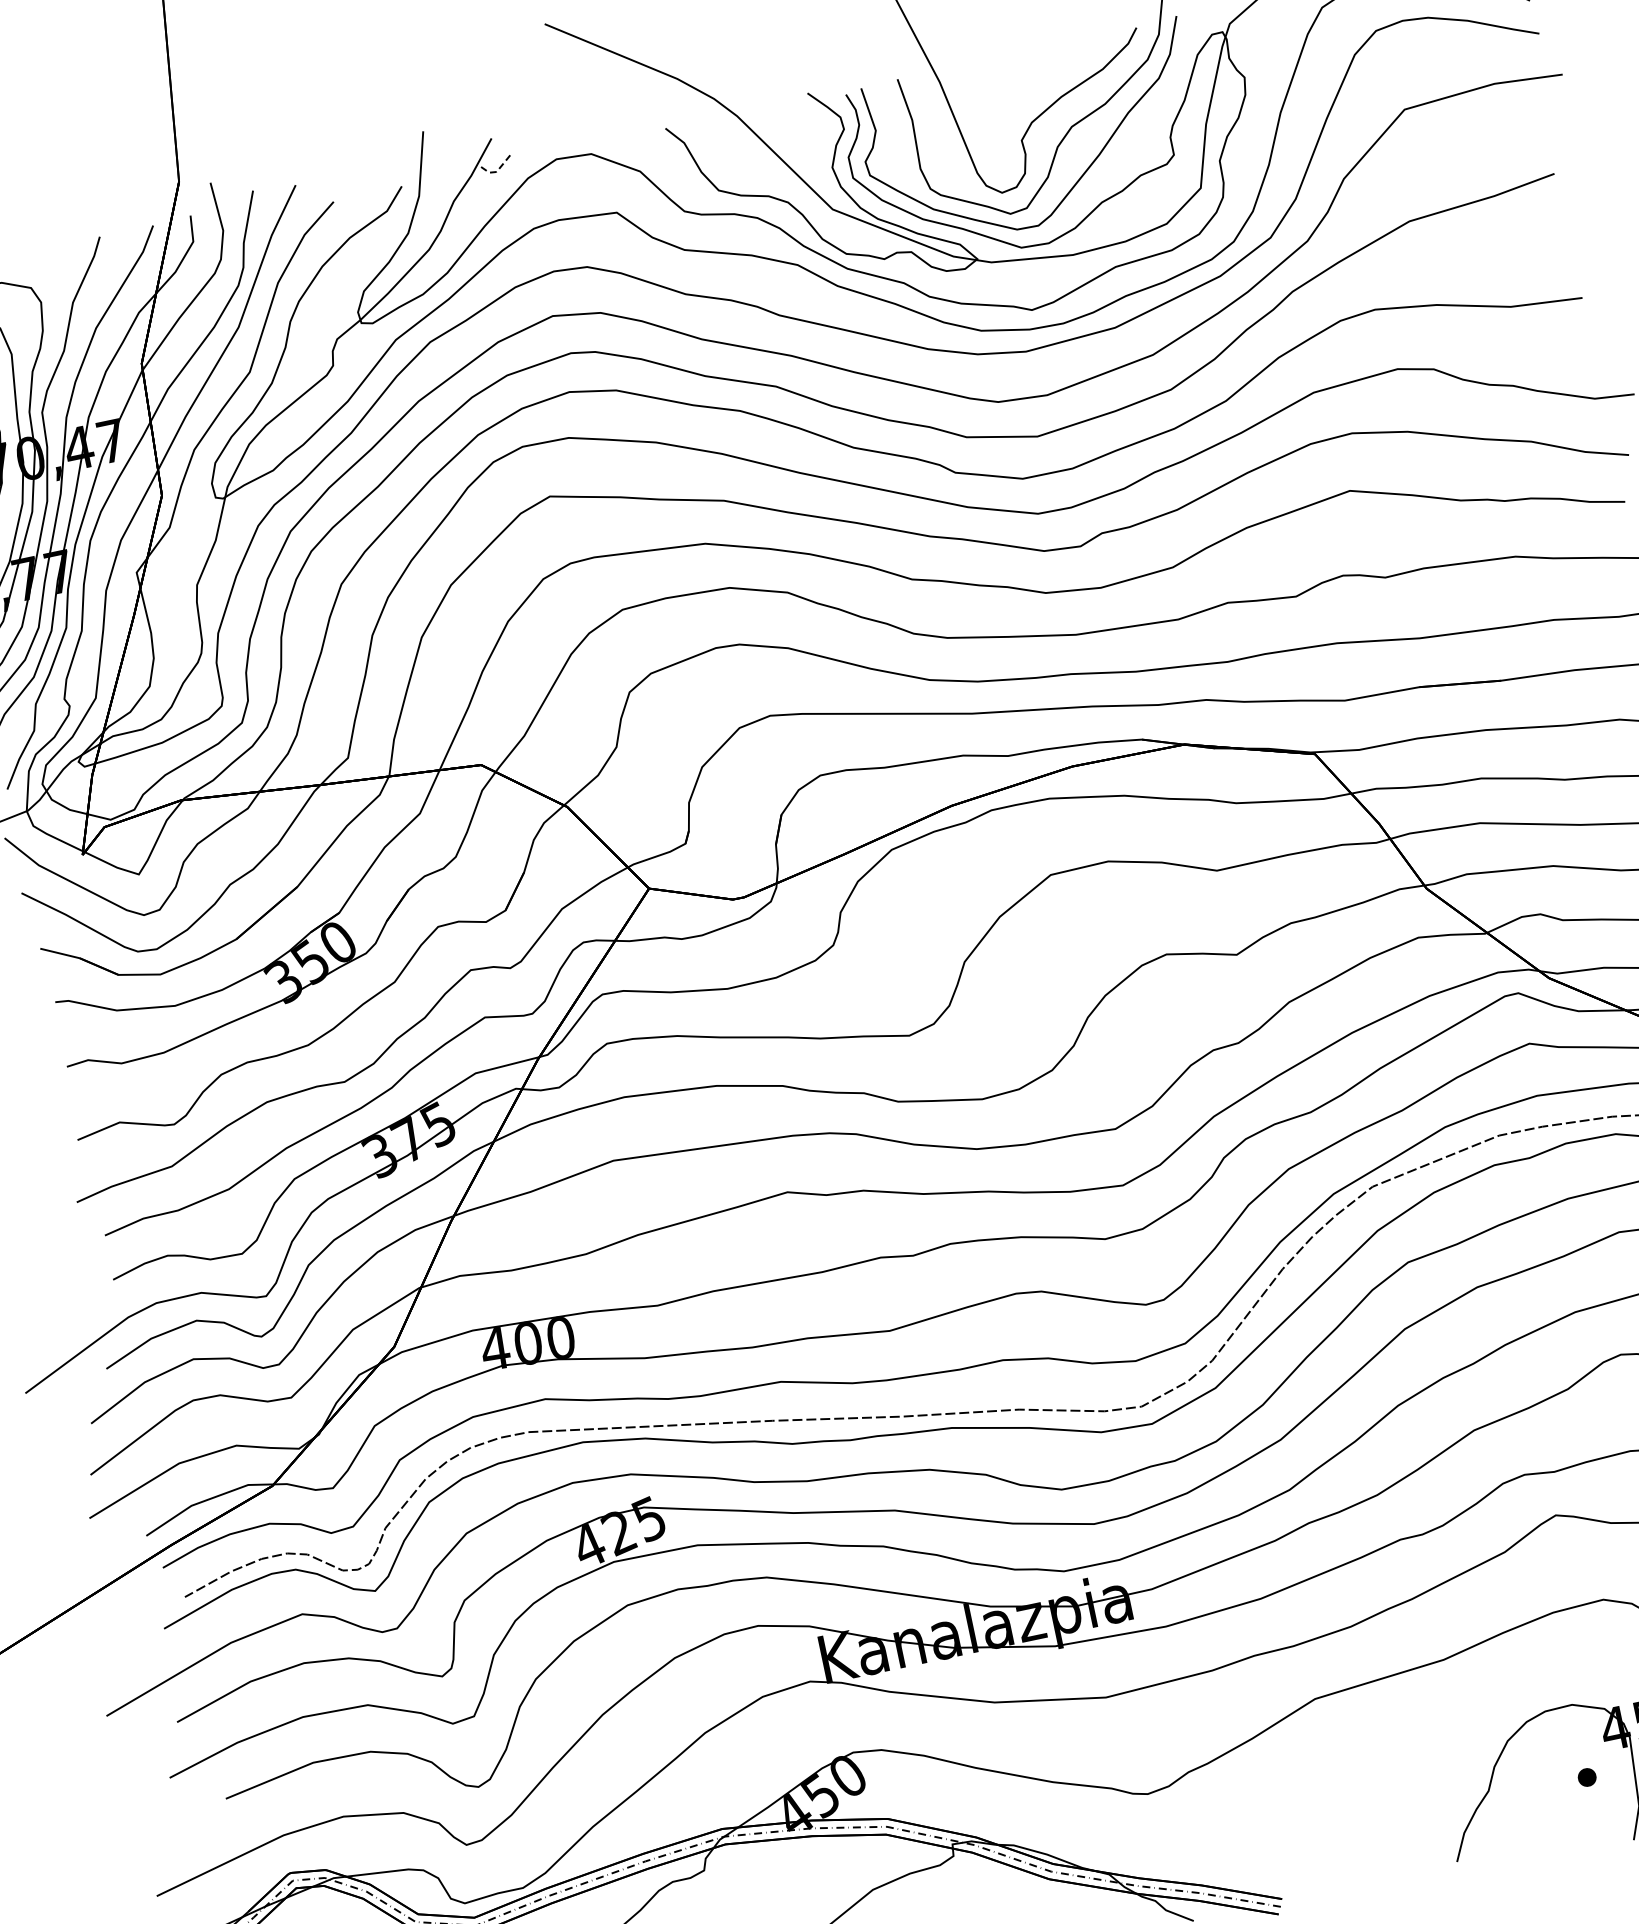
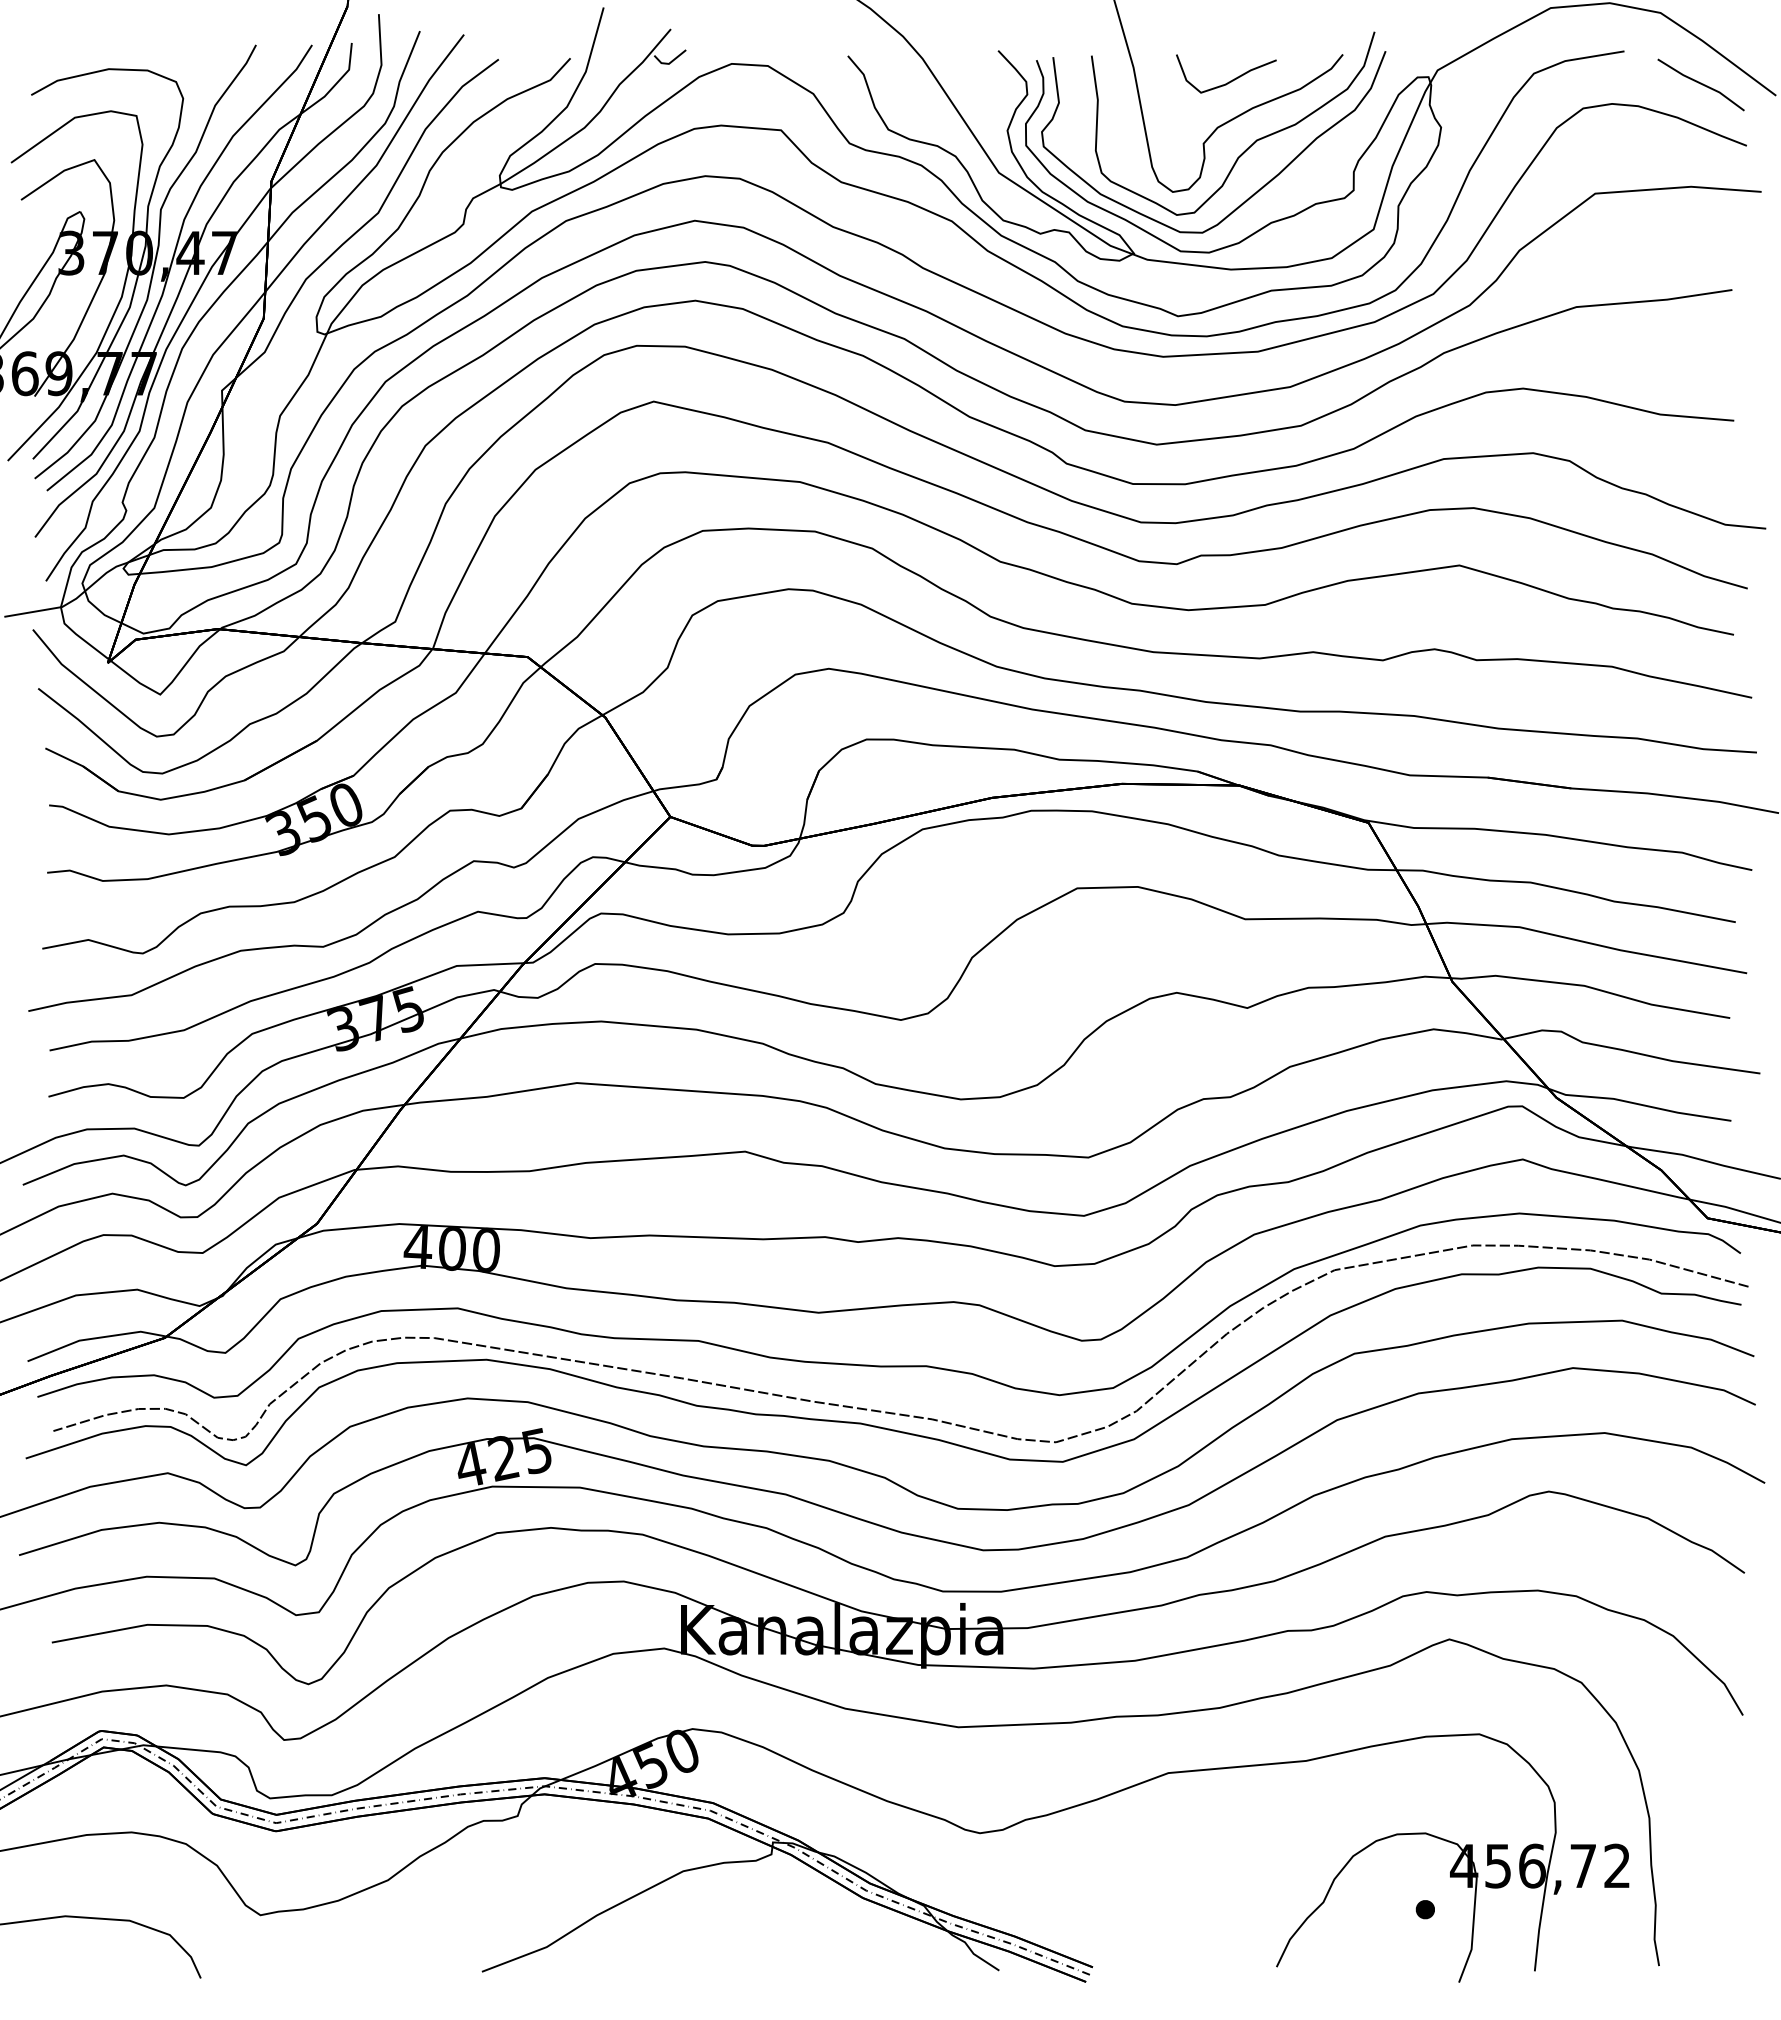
curve: (1034, 75) -> (1230, 80), added
line: (497, 171) -> (669, 63), dashed -> solid

